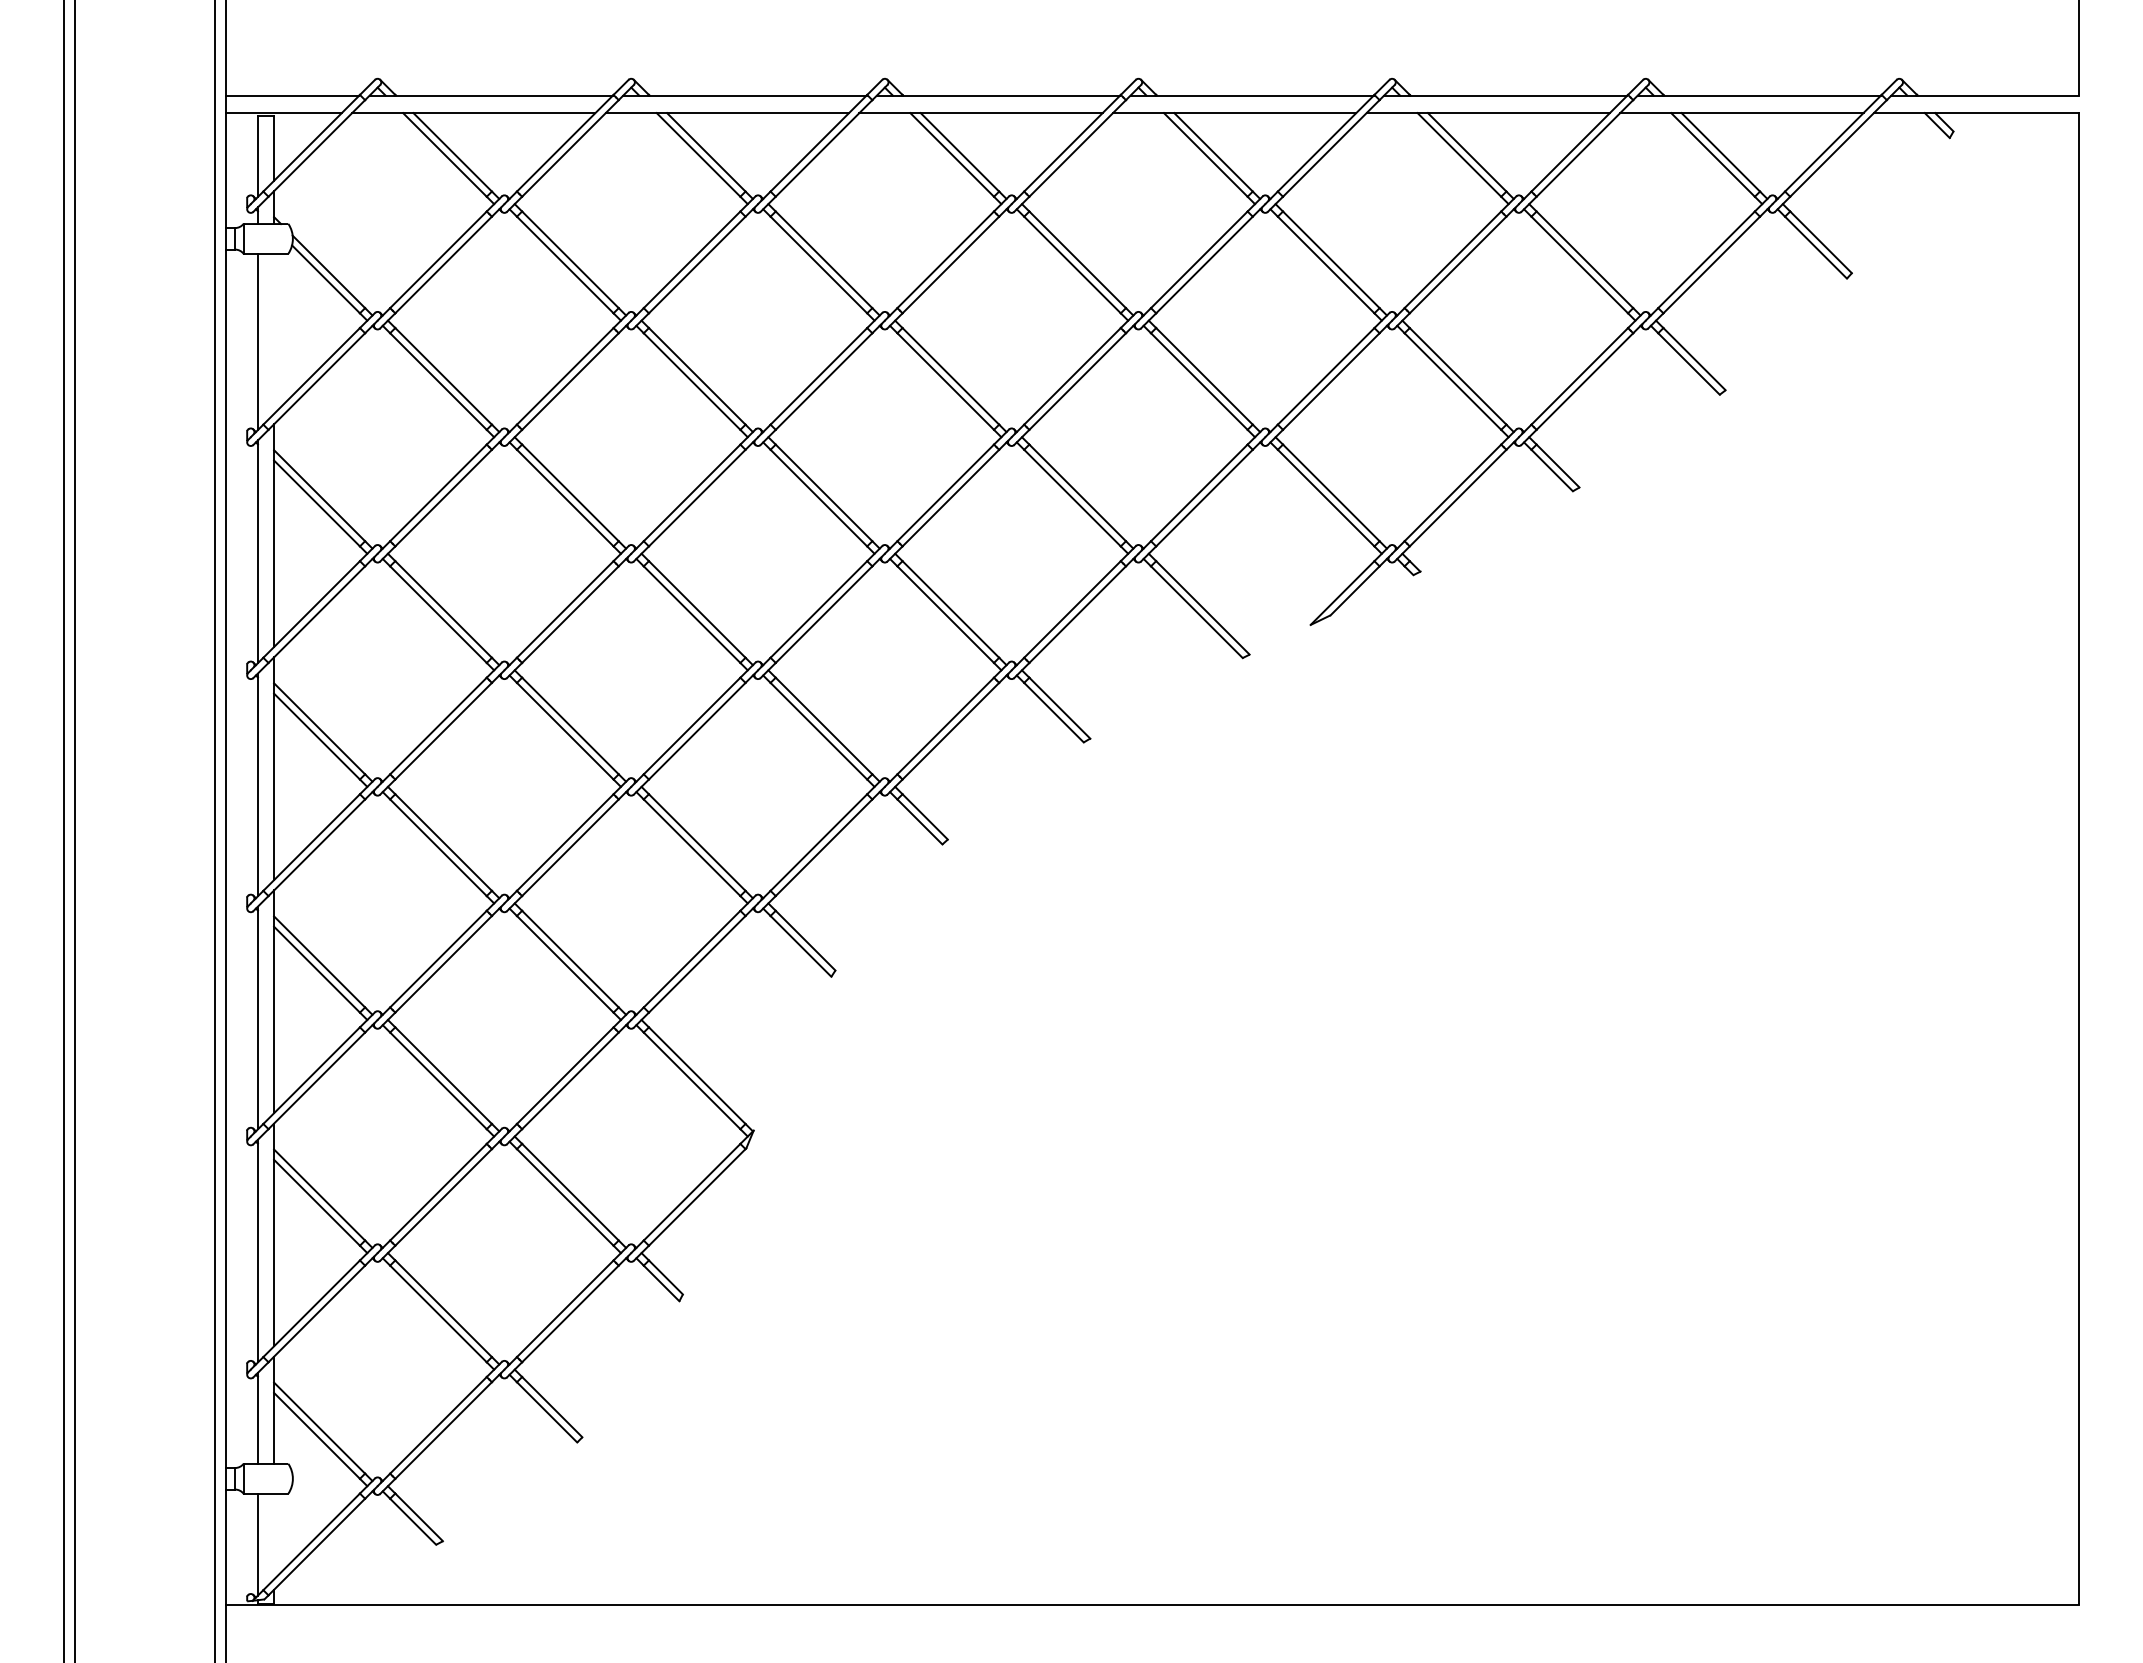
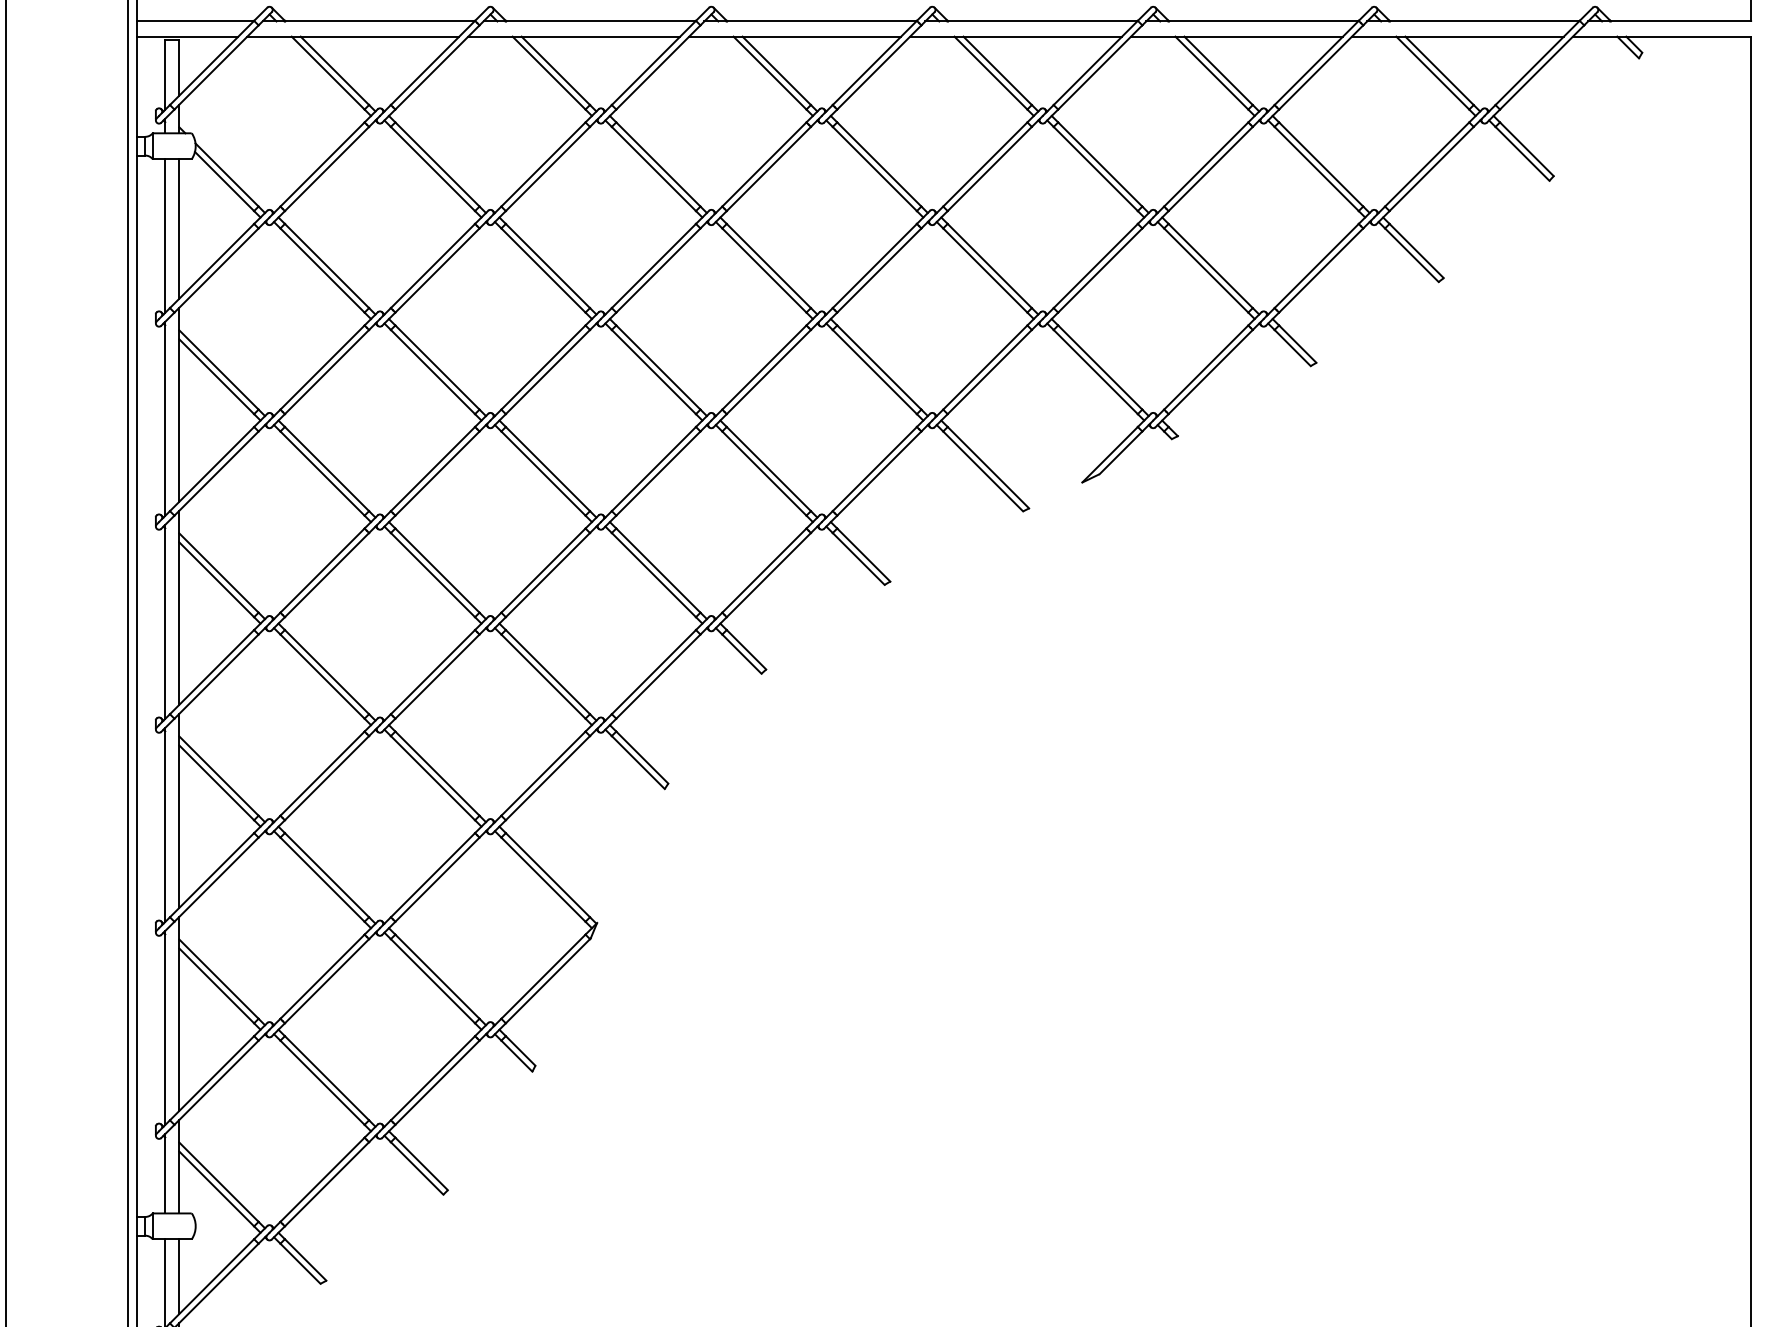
line: (274, 333) -> (179, 228), added
line: (274, 1536) -> (179, 1276), added

